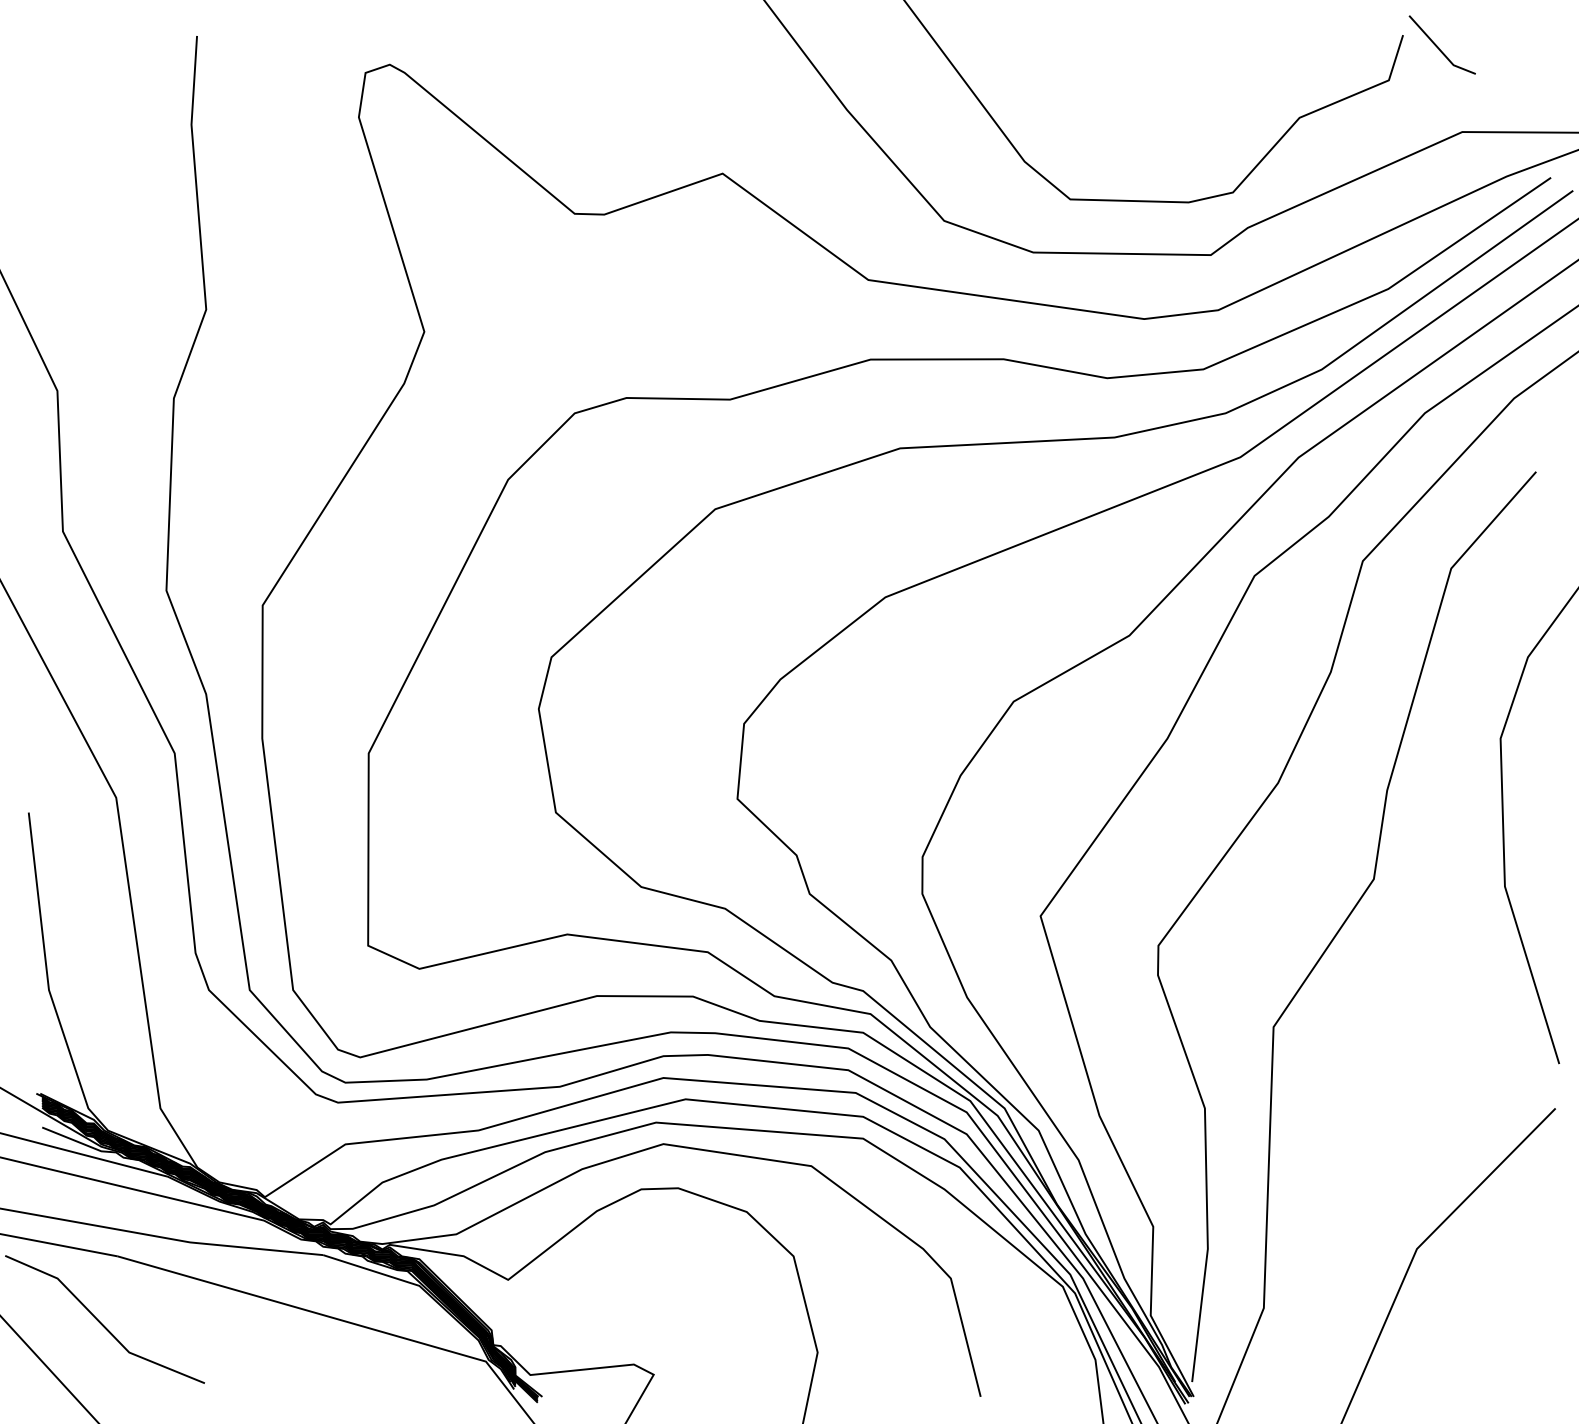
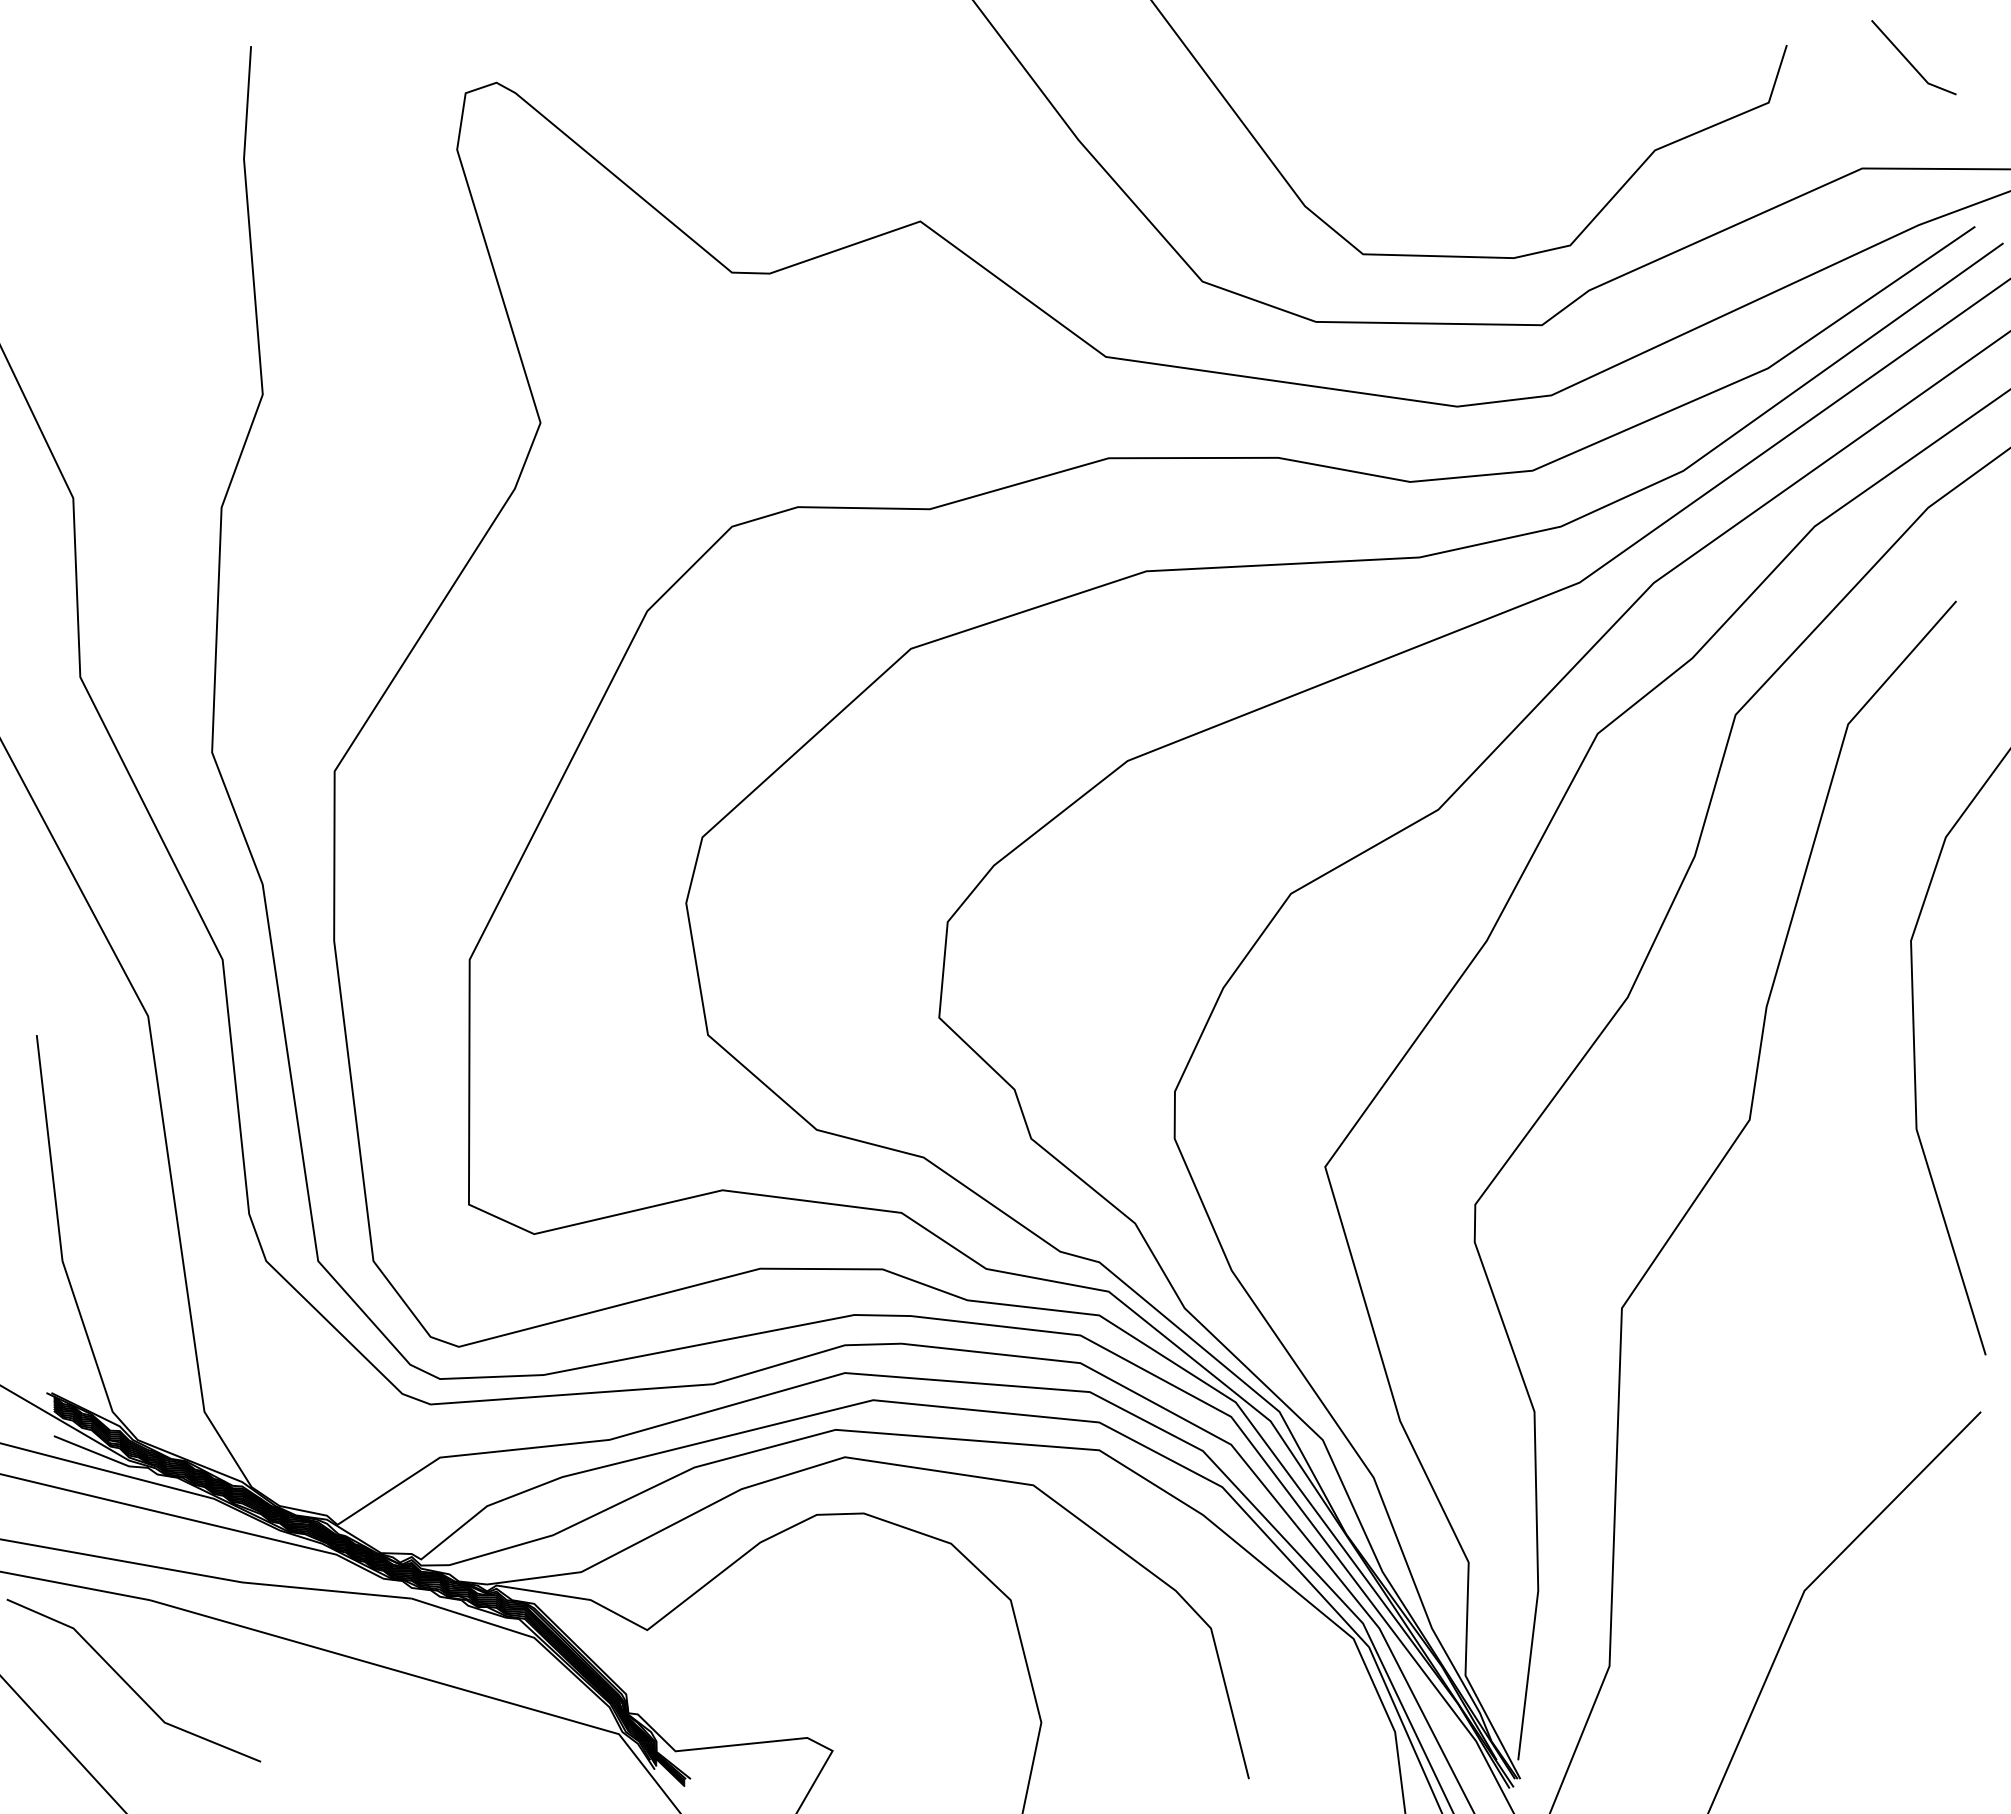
line: (1438, 46) -> (1908, 59), moved

